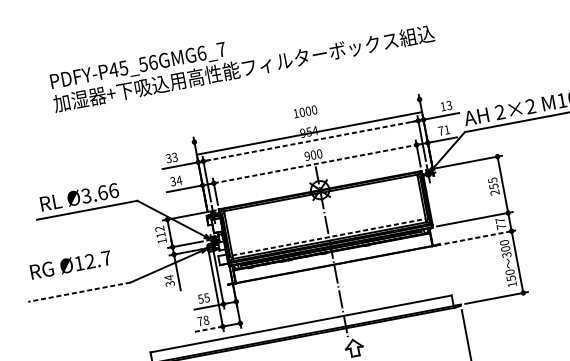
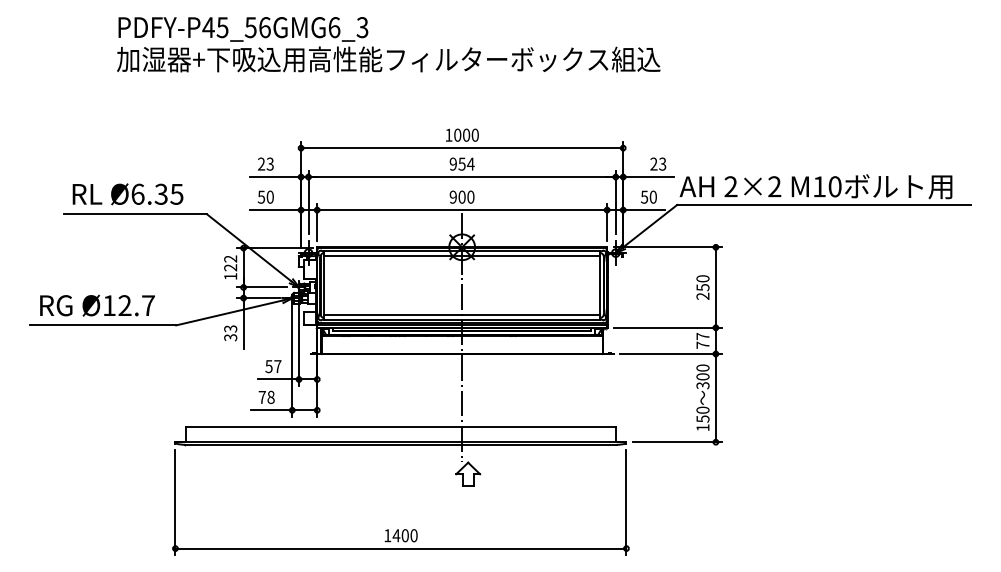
text: (221, 49) -> (362, 27), PDFY-P45_56GMG6_7 -> PDFY-P45_56GMG6_3
text: (442, 106) -> (653, 163), 13 -> 23
text: (443, 130) -> (648, 196), 71 -> 50
line: (309, 133) -> (462, 148), moved
line: (311, 141) -> (462, 177), dashed -> solid
text: (168, 158) -> (261, 164), 33 -> 23
line: (315, 164) -> (462, 210), dashed -> solid
text: (176, 180) -> (266, 196), 34 -> 50
text: (492, 180) -> (702, 278), 255 -> 250
text: (100, 192) -> (157, 193), Ø3.66 -> Ø6.35
line: (320, 196) -> (461, 256), added
text: (160, 234) -> (230, 267), 112 -> 122
line: (329, 237) -> (462, 314), dashed -> solid
line: (480, 237) -> (671, 354), dashed -> solid
text: (70, 264) -> (97, 305), moved
text: (168, 277) -> (230, 328), 34 -> 33
line: (79, 292) -> (102, 325), dashed -> solid
text: (206, 297) -> (277, 366), 55 -> 57
line: (208, 329) -> (271, 410), dashed -> solid

